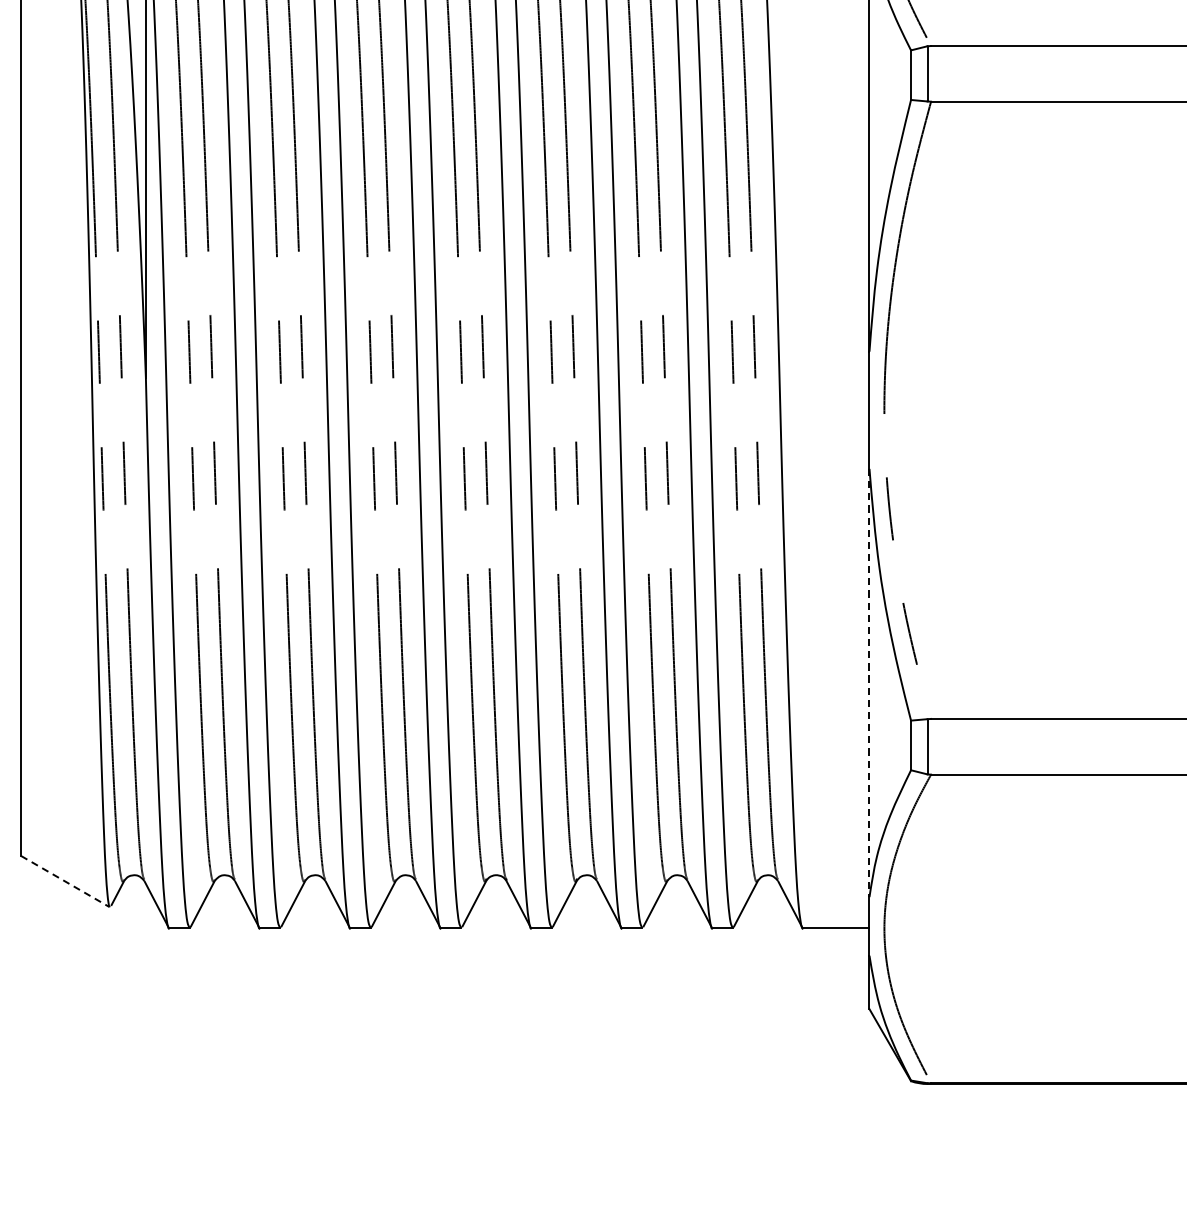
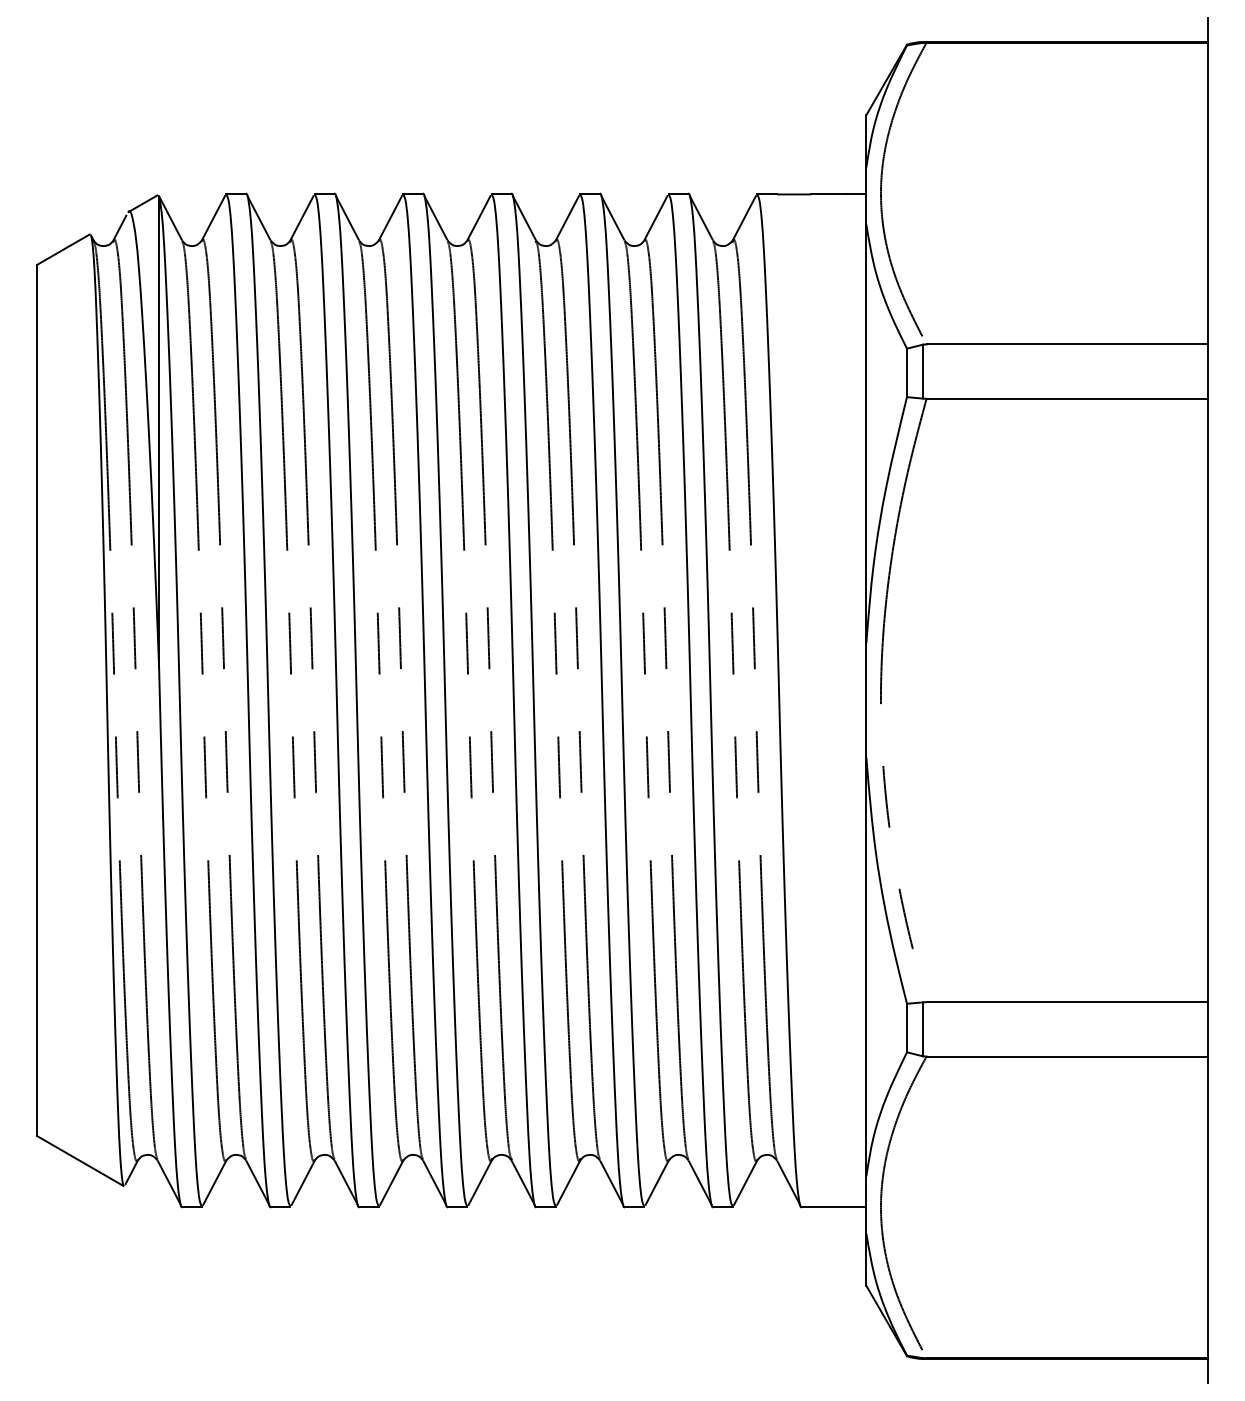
line: (869, 683) -> (866, 967), dashed -> solid
line: (65, 881) -> (80, 1161), dashed -> solid

